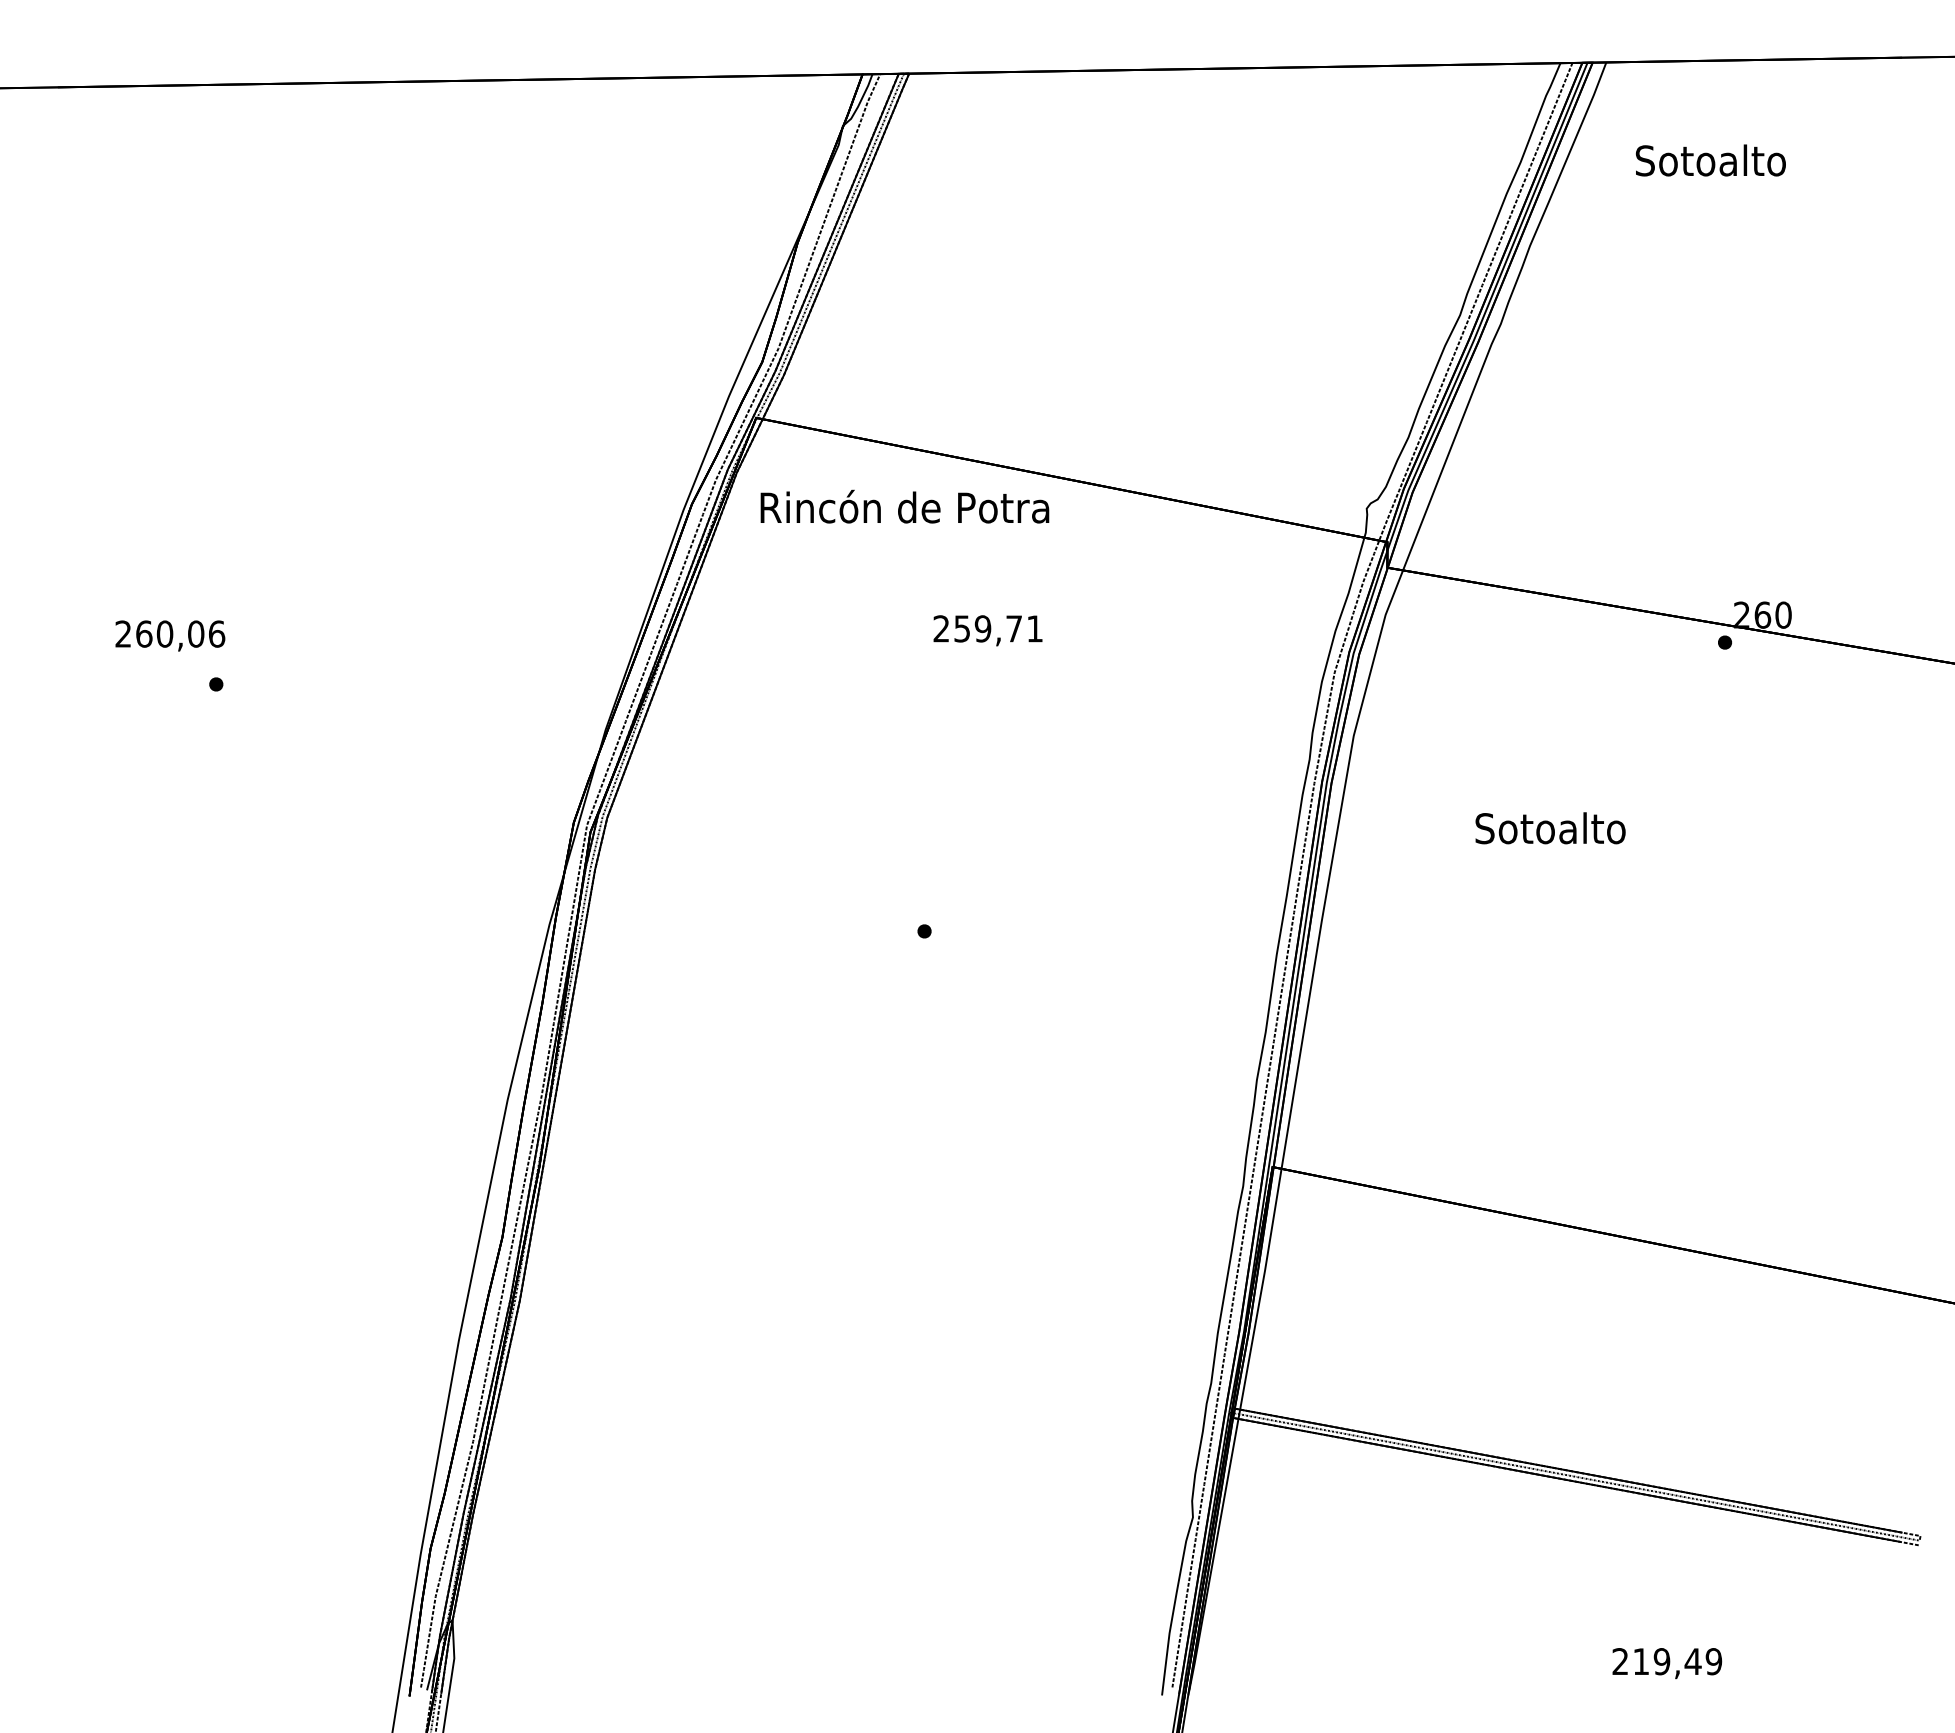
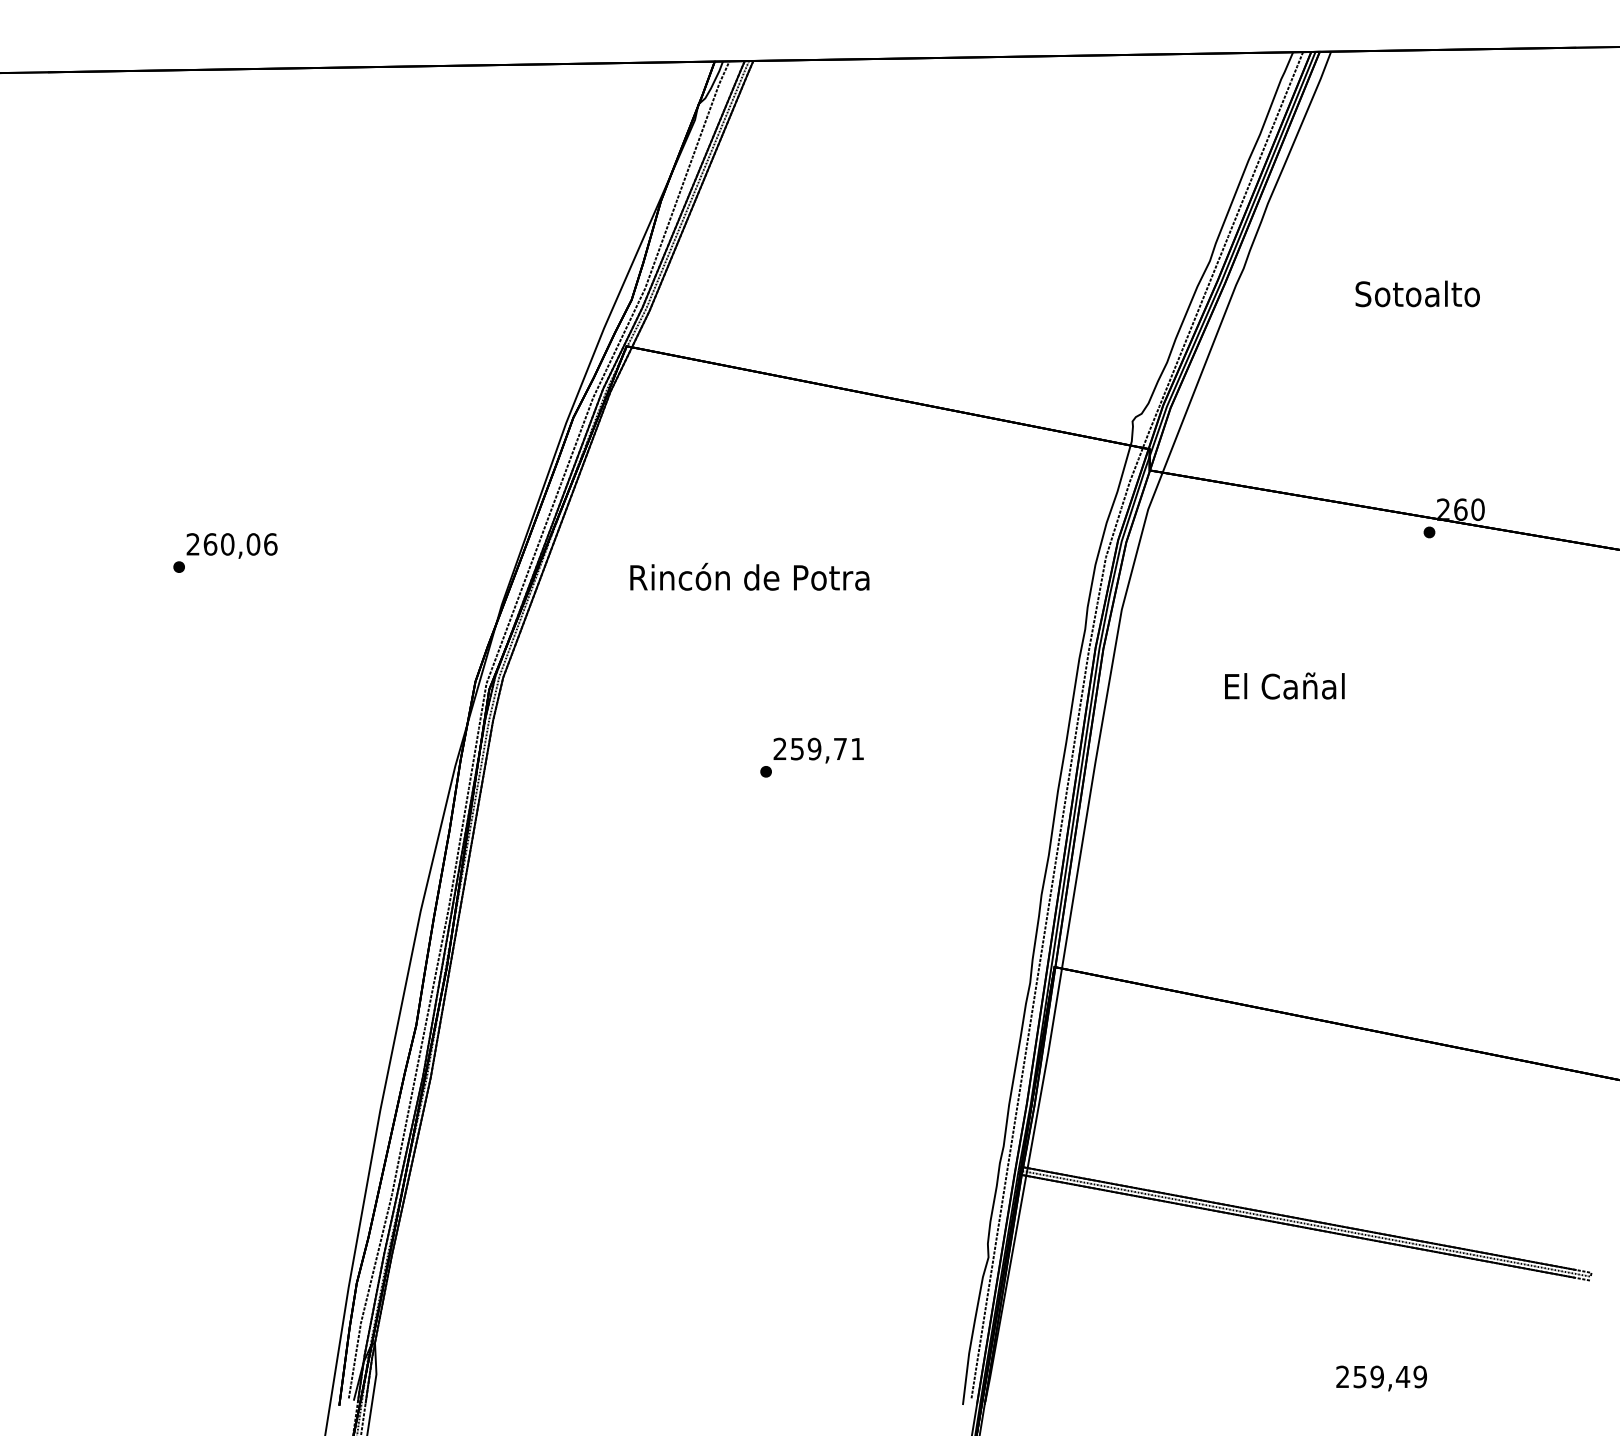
text: (1710, 159) -> (1417, 293), moved
text: (904, 506) -> (749, 576), moved
text: (987, 630) -> (818, 750), moved
text: (169, 635) -> (231, 545), moved
text: (1550, 827) -> (1284, 685), Sotoalto -> El Cañal
text: (1640, 1662) -> (1359, 1377), 219,49 -> 259,49

